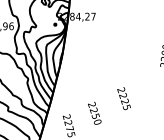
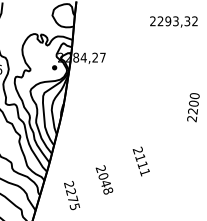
text: (124, 102) -> (142, 165), 2225 -> 2111
text: (95, 116) -> (105, 183), 2250 -> 2048

